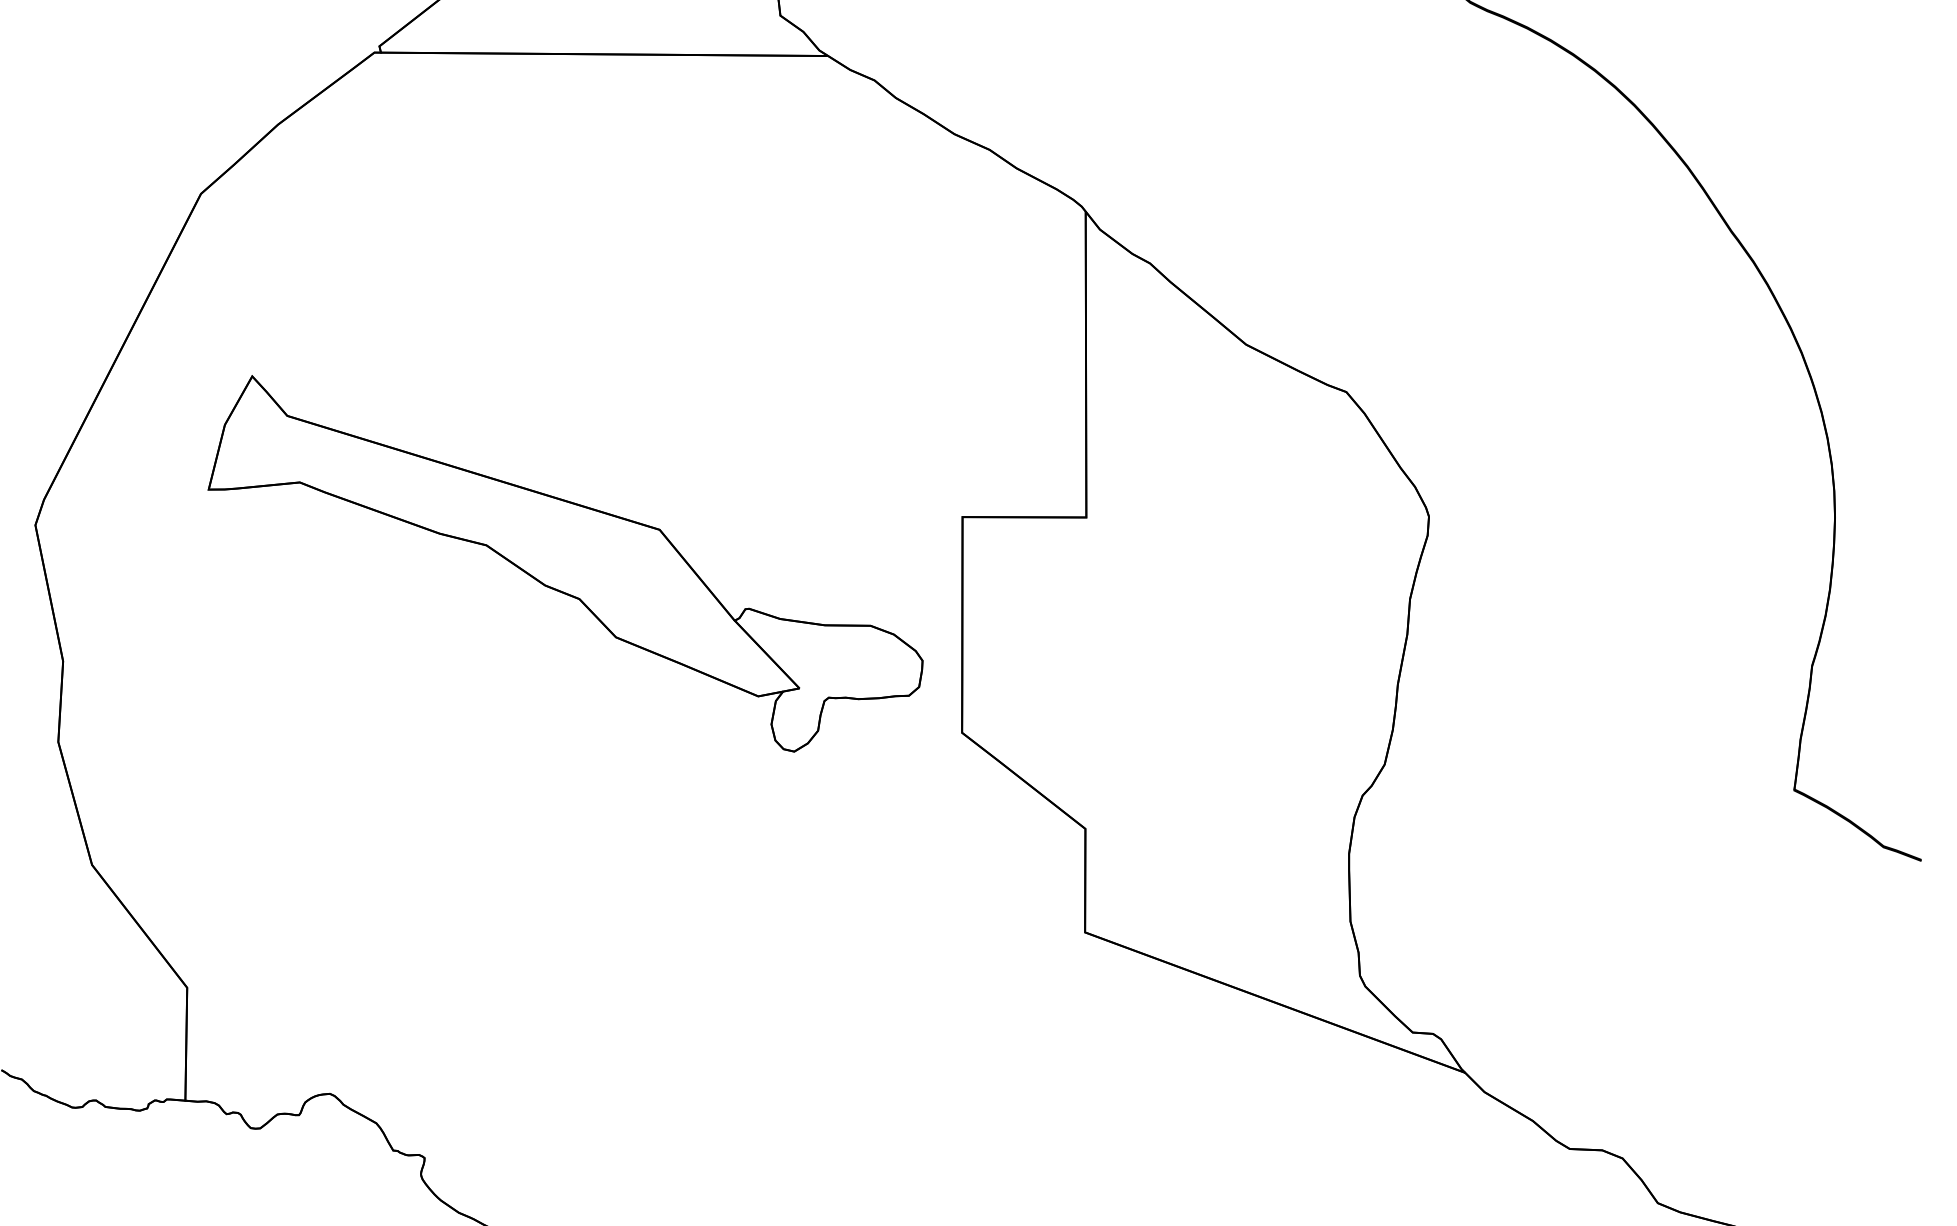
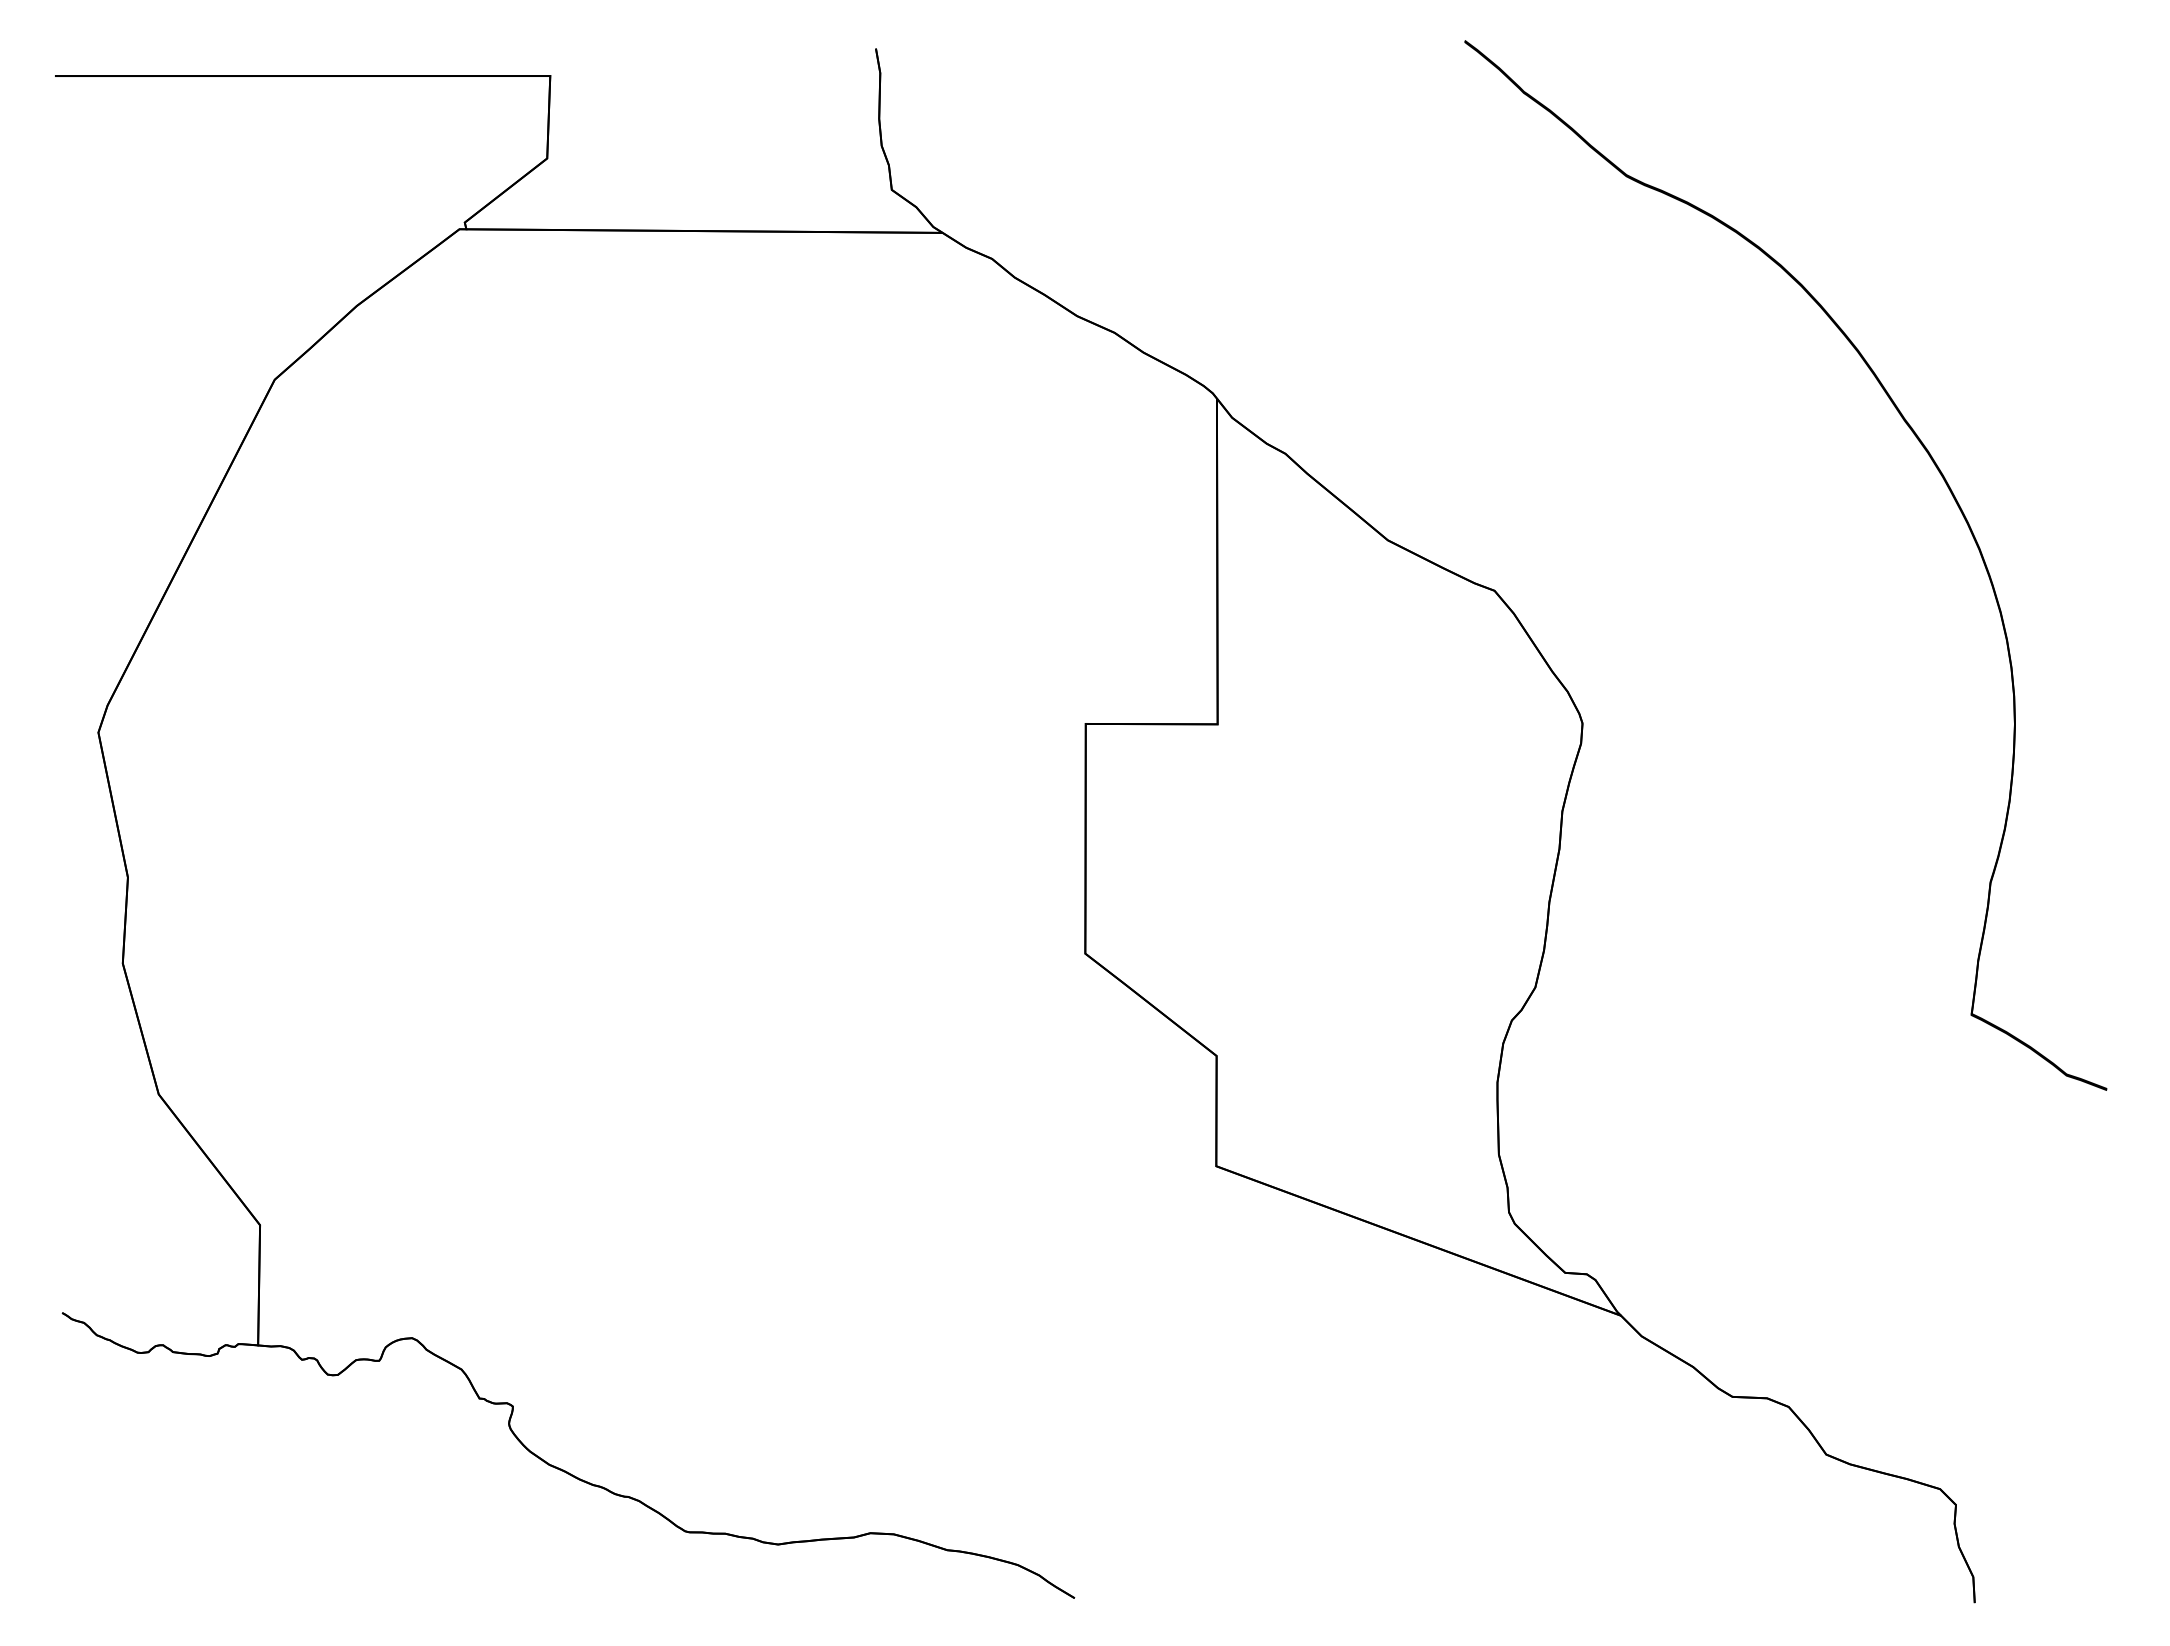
part: (565, 563) -> (662, 773), removed

